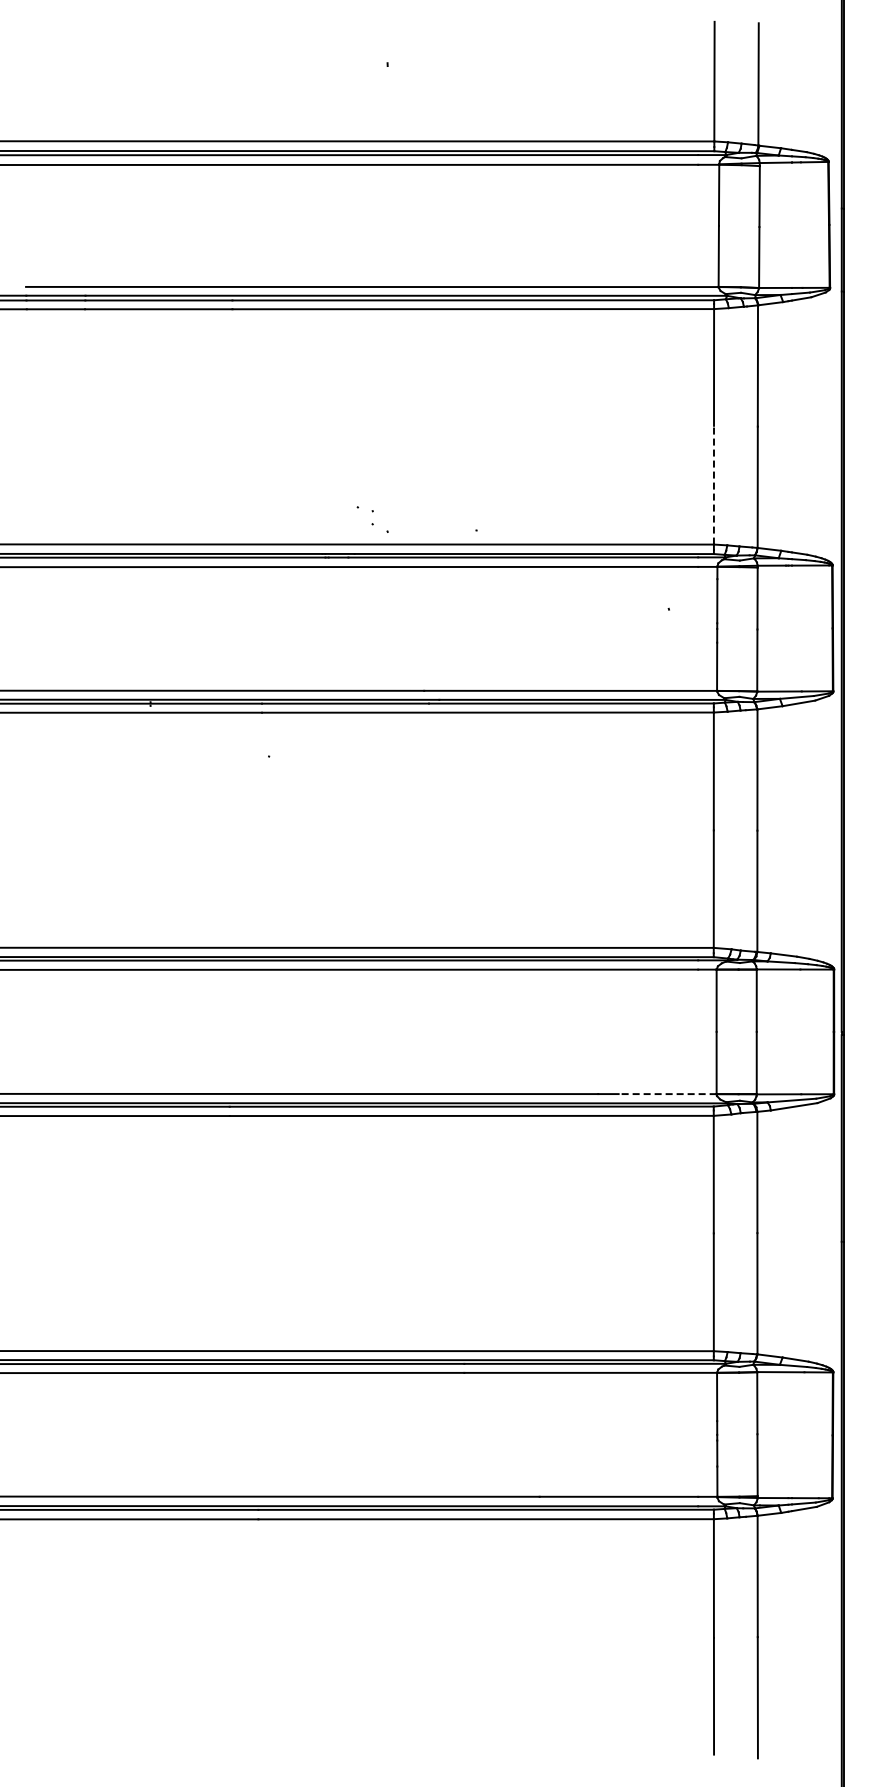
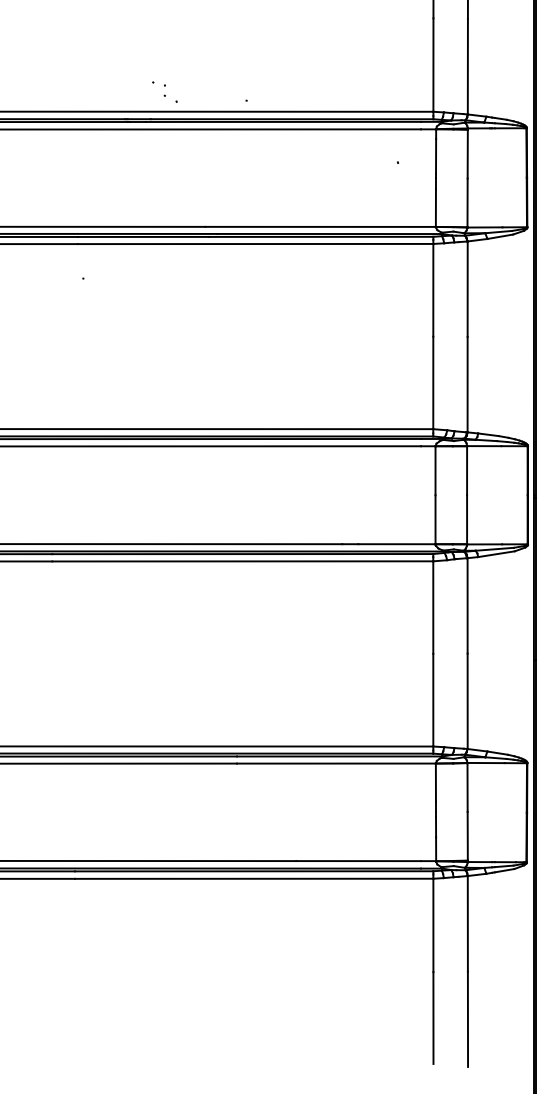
line: (713, 484) -> (433, 64), dashed -> solid
line: (667, 1094) -> (396, 544), dashed -> solid

